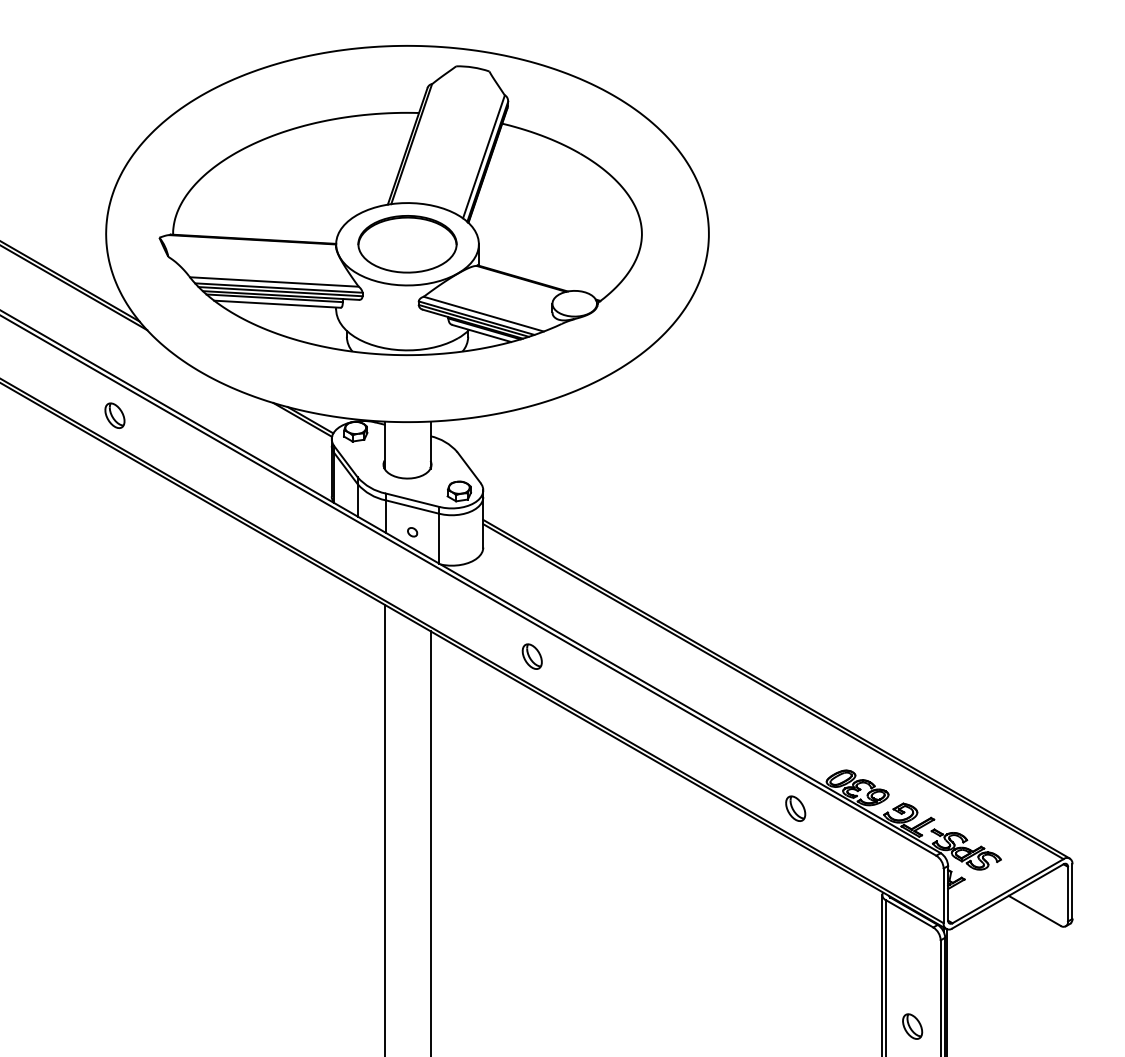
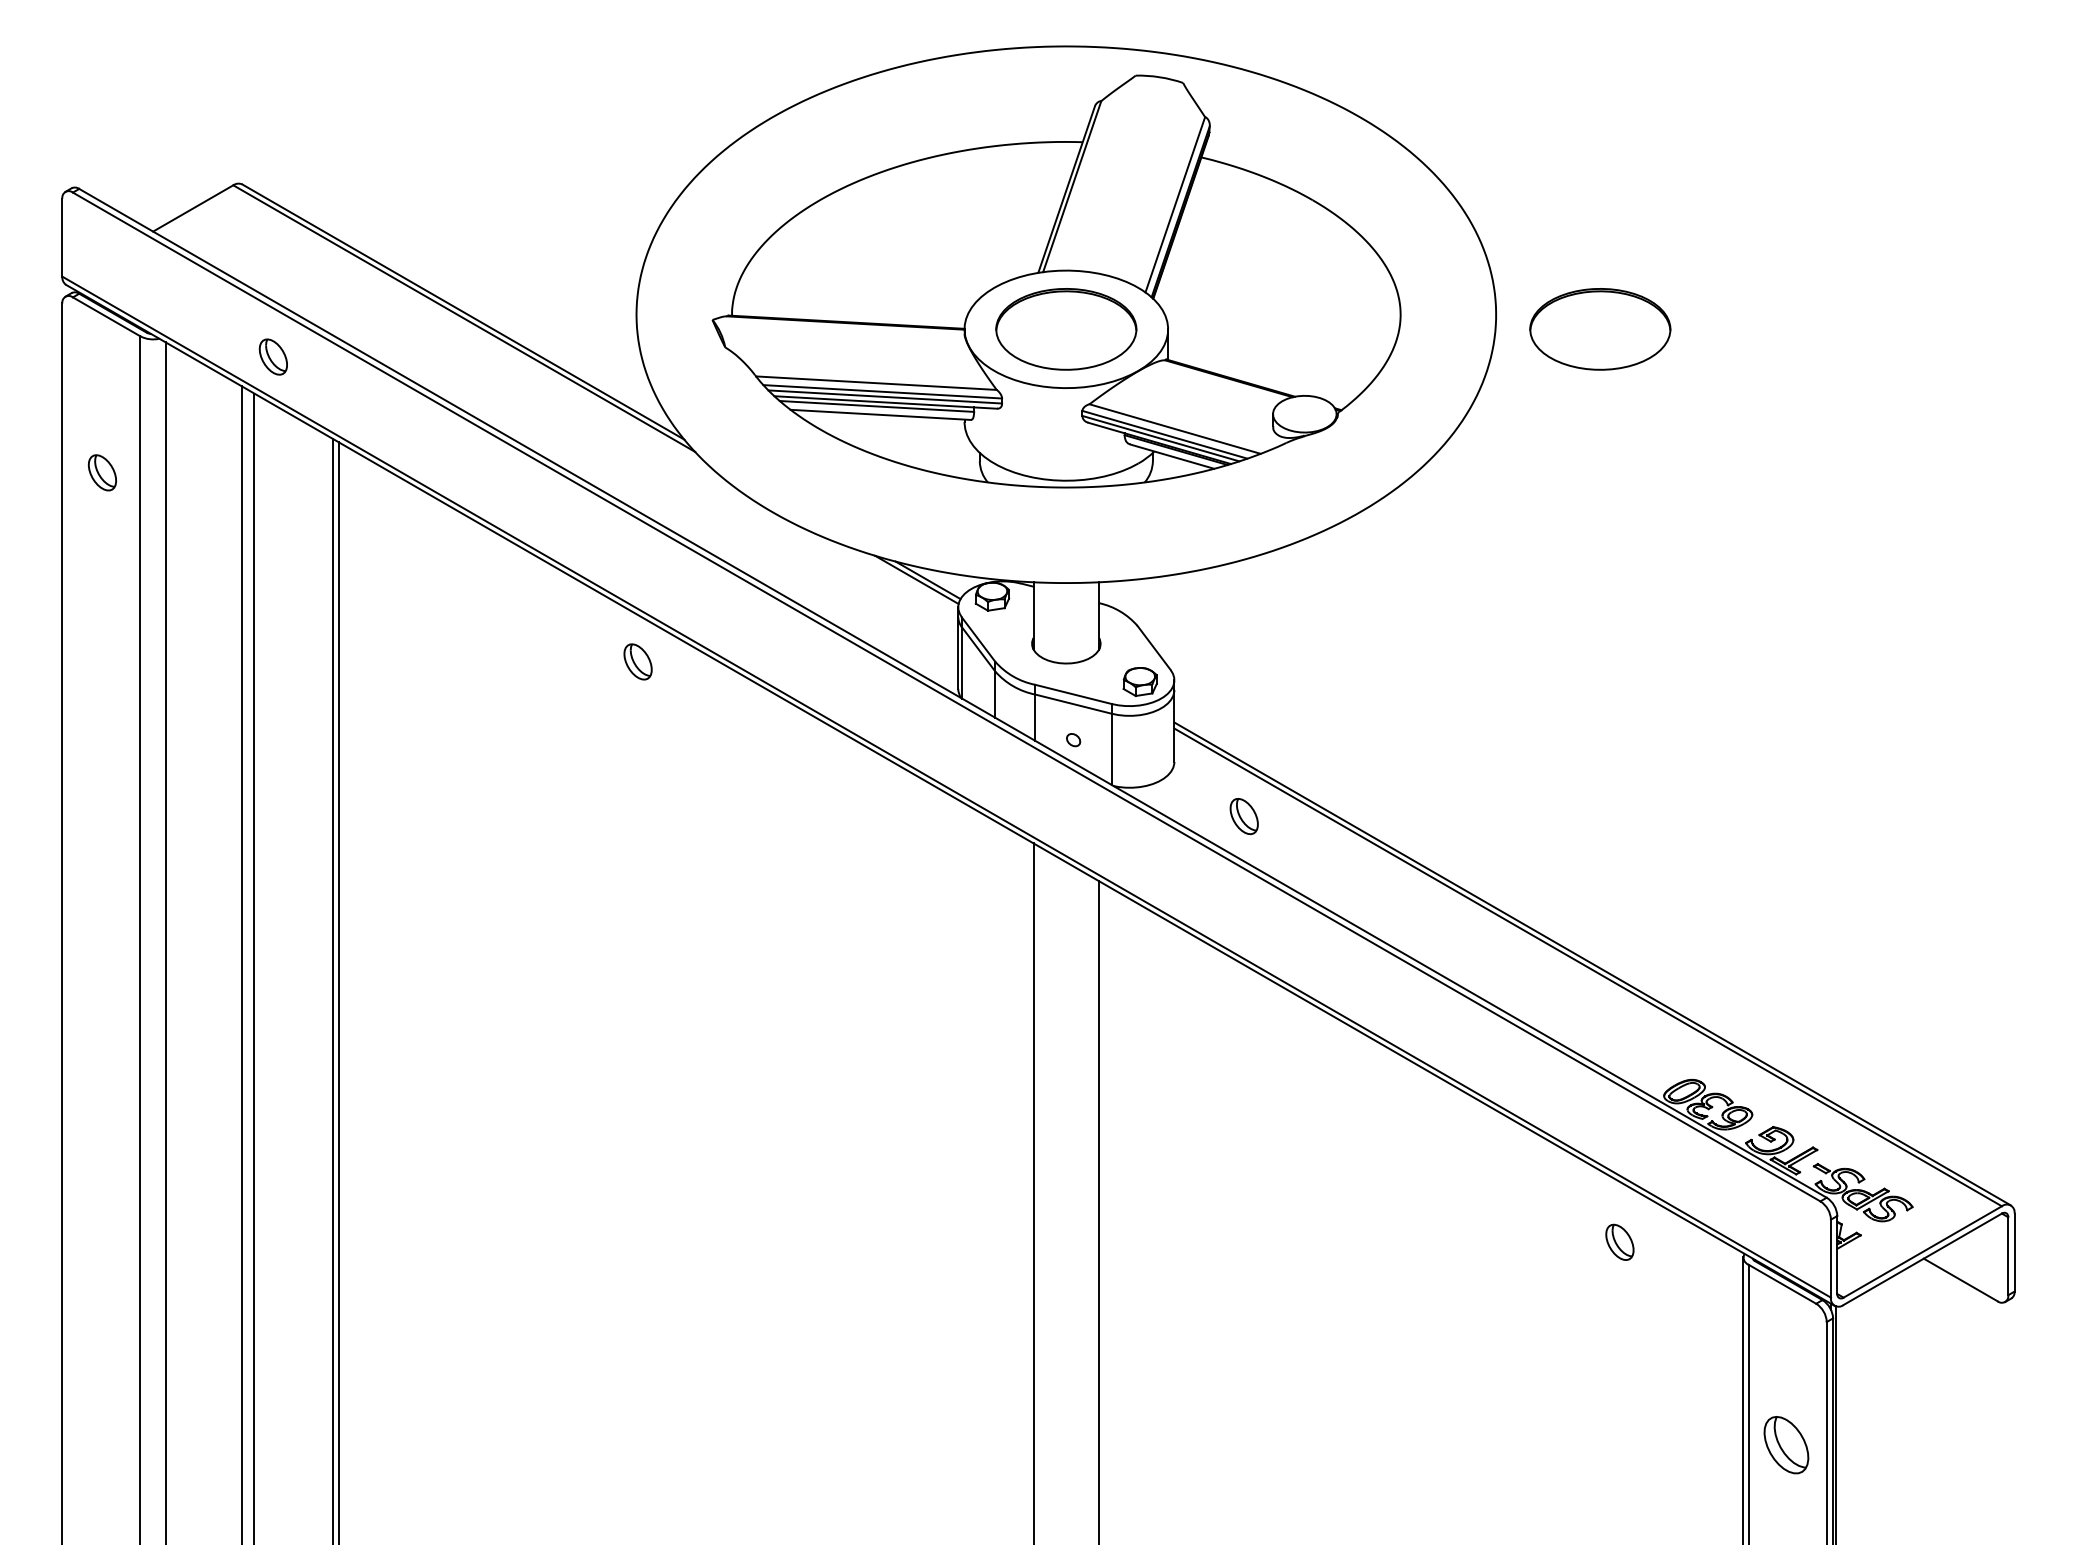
part: (782, 244) -> (1600, 329), added
part: (114, 415) -> (637, 661), moved
part: (531, 656) -> (1243, 816), moved
part: (795, 808) -> (1619, 1241), moved
part: (912, 1026) -> (1786, 1444), size x1.6

